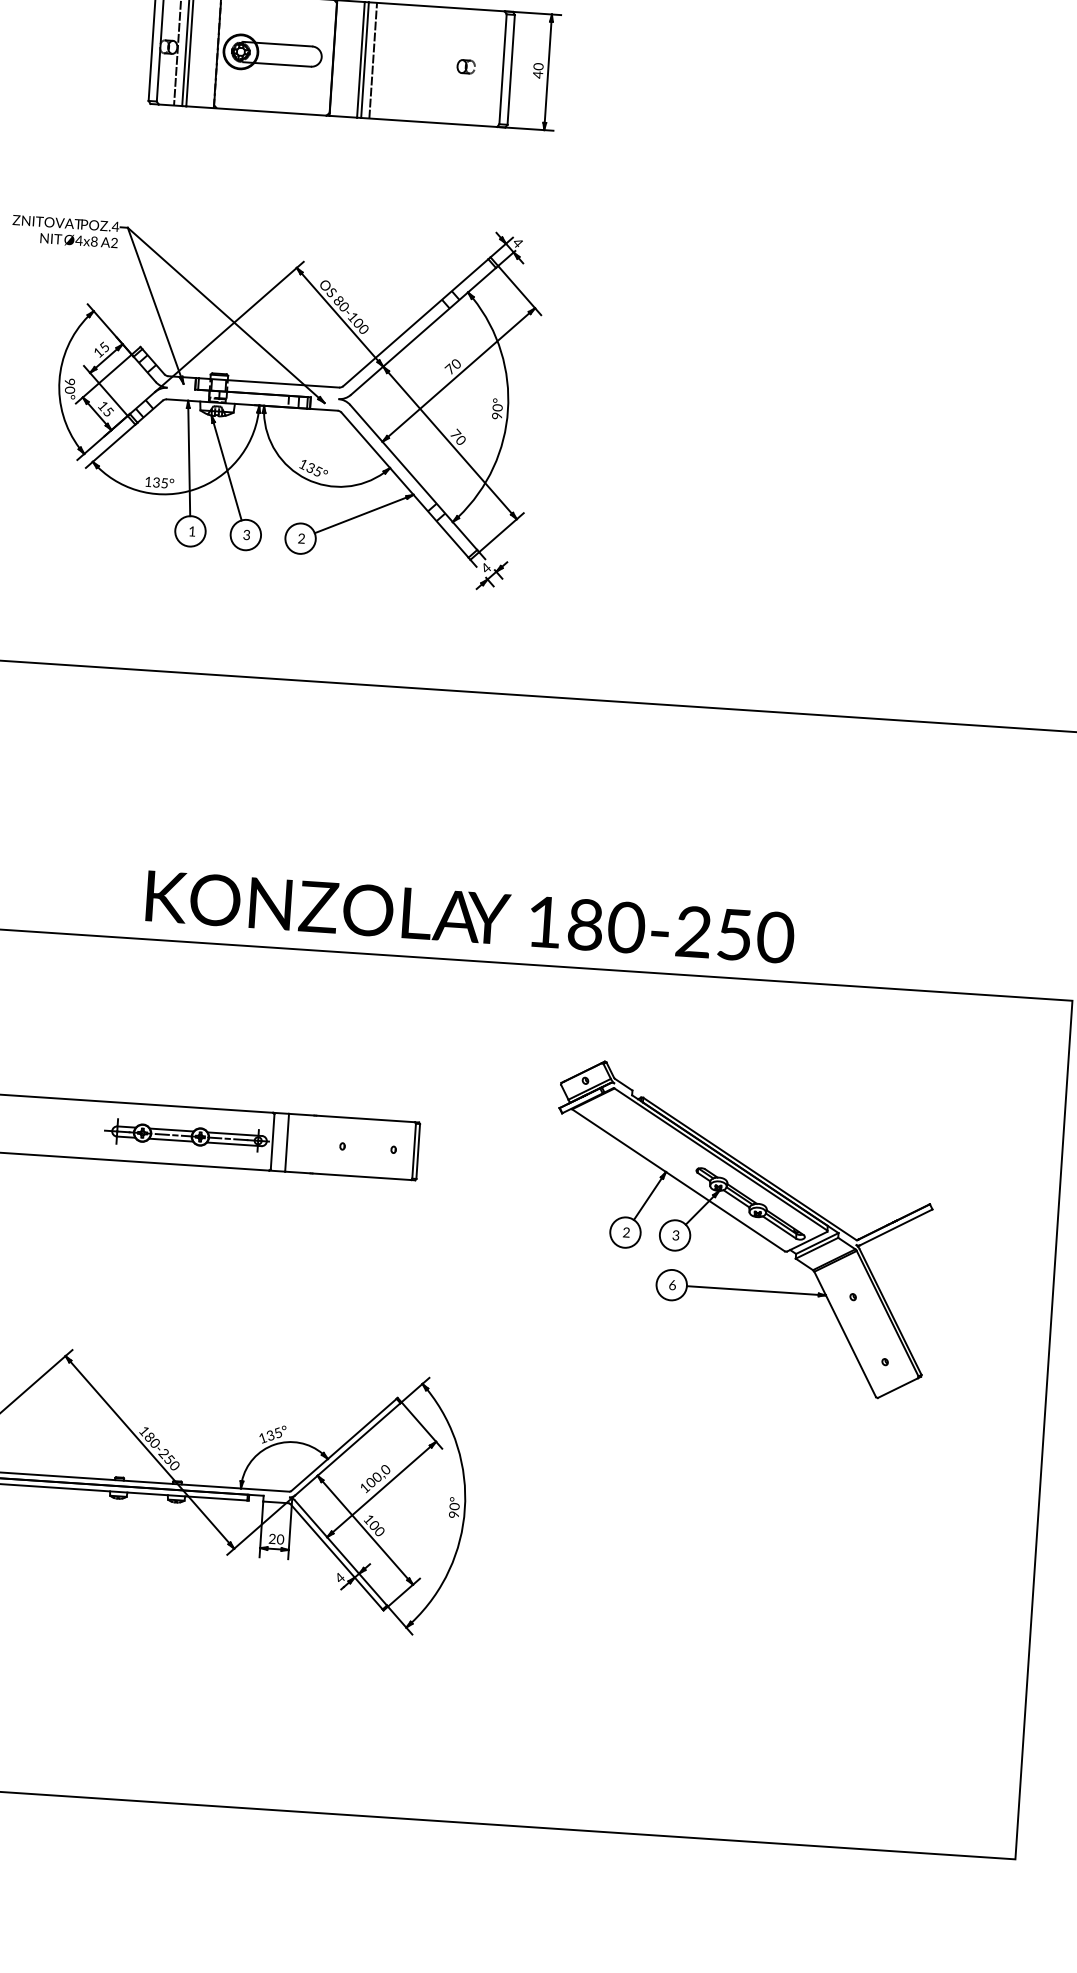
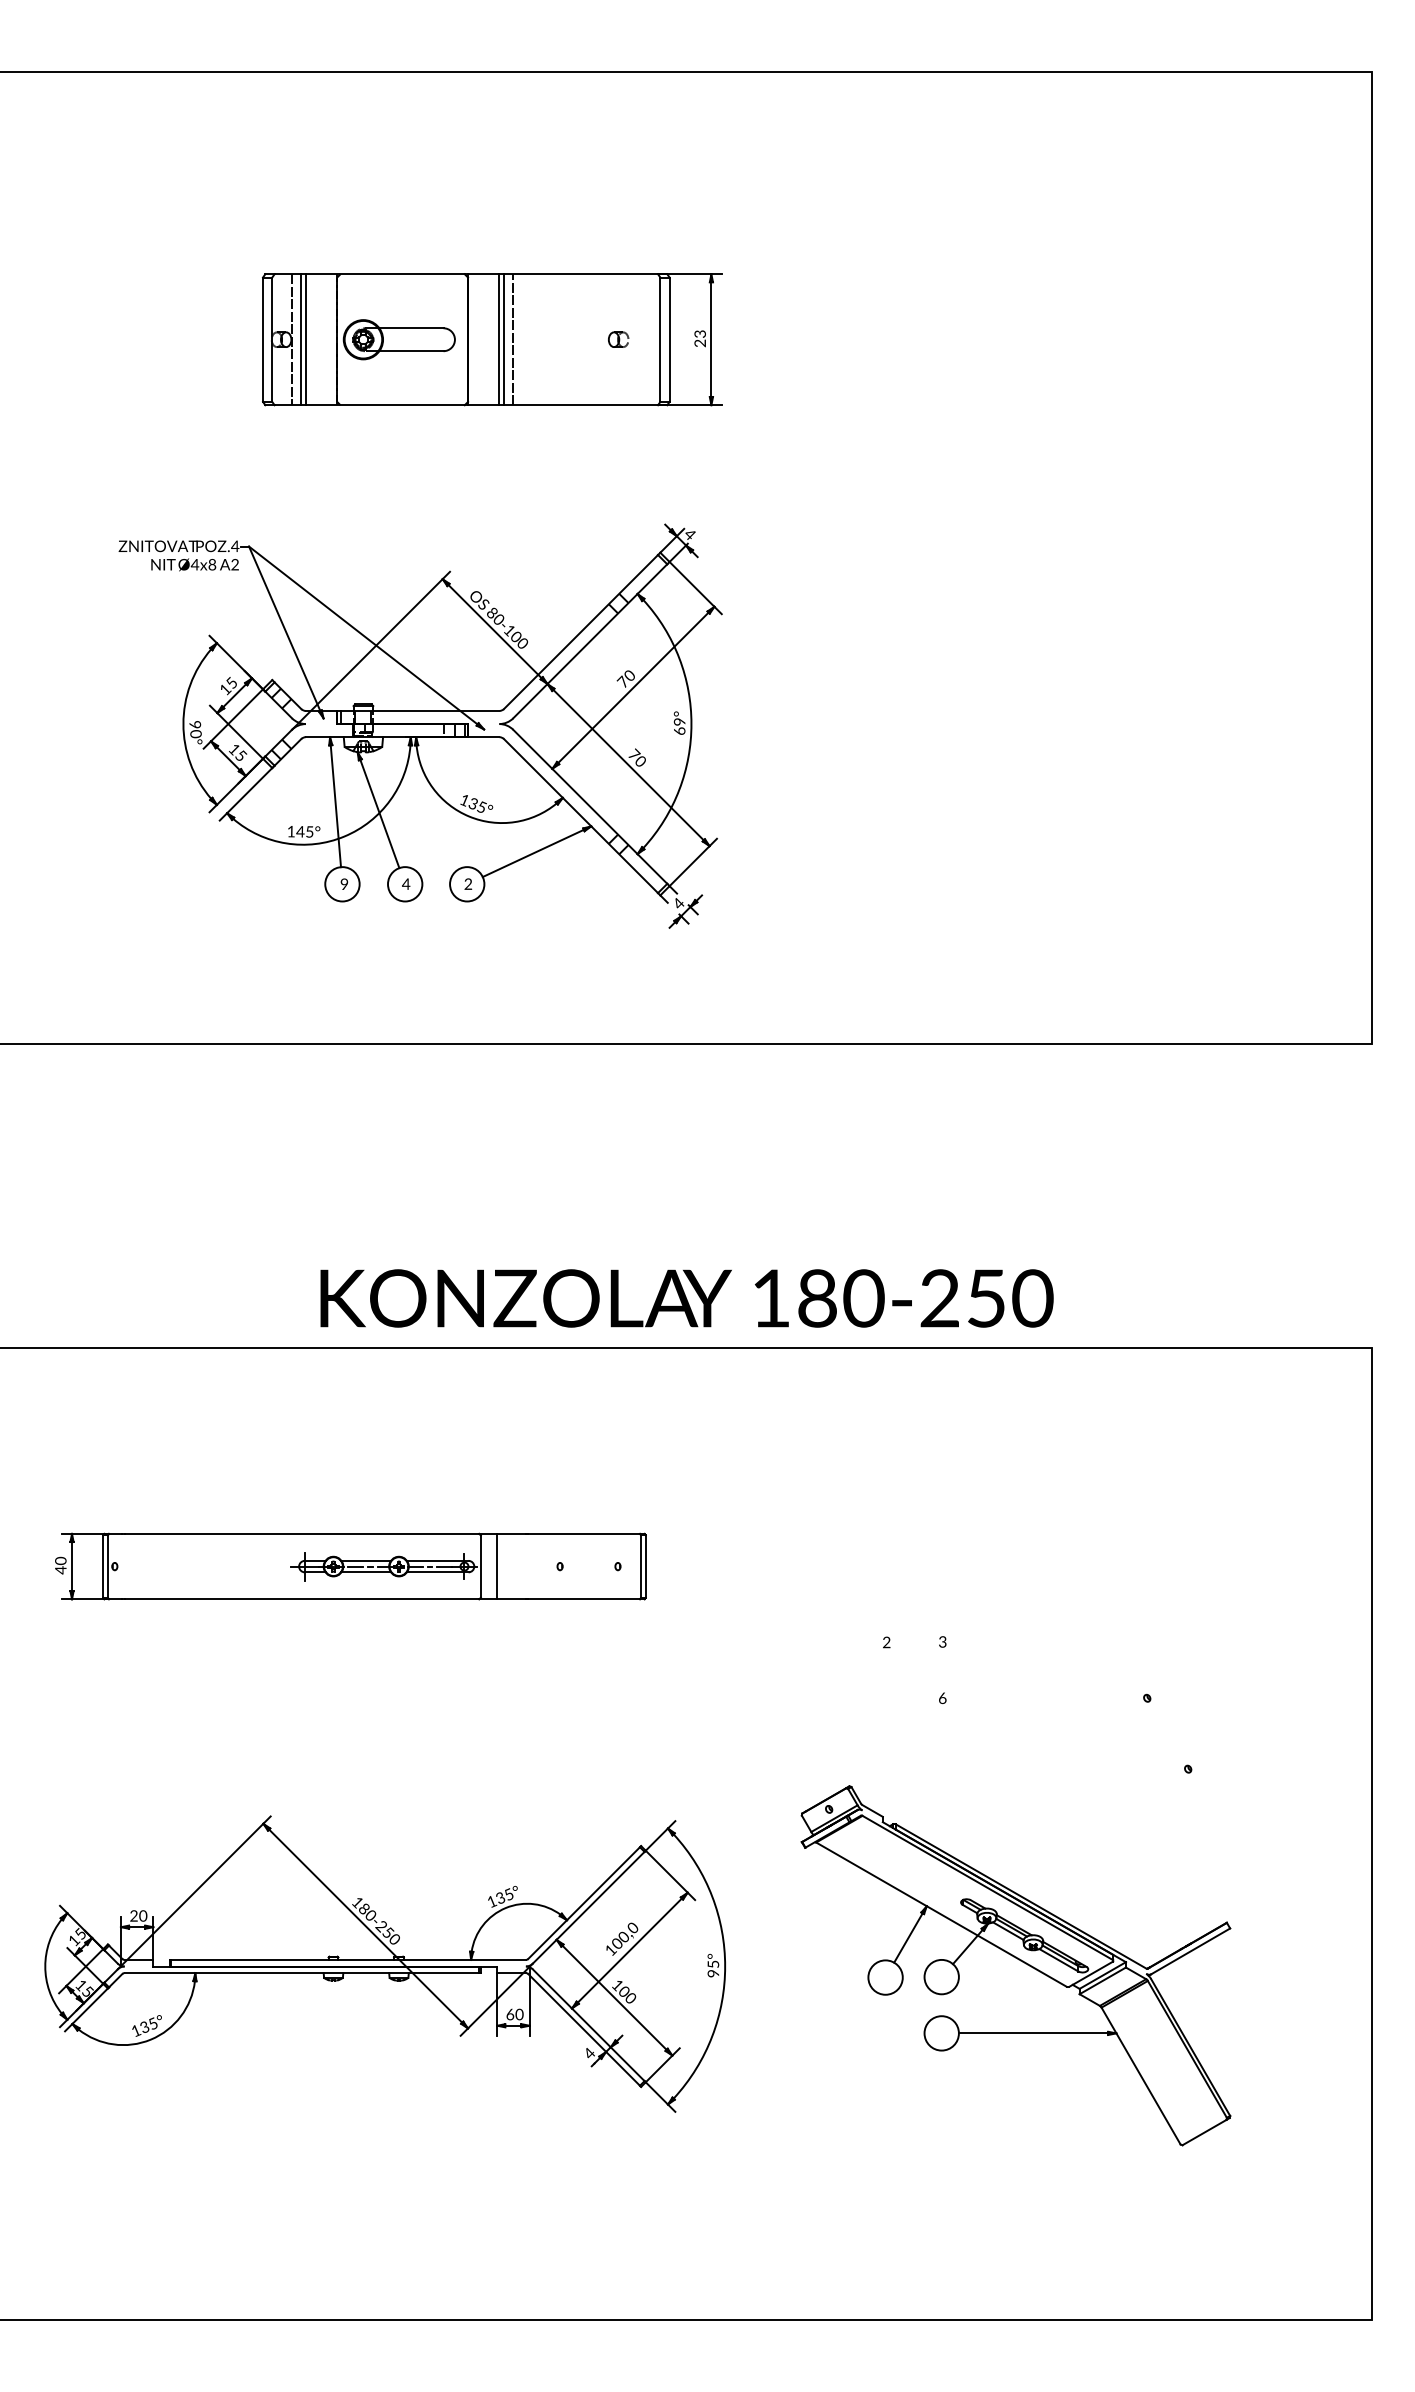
text: (537, 70) -> (699, 338), 40 -> 23
text: (497, 410) -> (679, 725), 90° -> 69°
text: (156, 482) -> (300, 831), 135° -> 145°
text: (192, 530) -> (344, 883), 1 -> 9
text: (247, 534) -> (406, 883), 3 -> 4
part: (740, 1229) -> (1015, 1965), moved
text: (454, 1506) -> (713, 1964), 90° -> 95°
text: (272, 1538) -> (510, 2014), 20 -> 60

